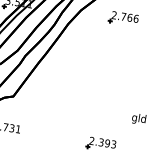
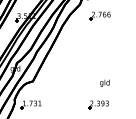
text: (138, 117) -> (104, 82), moved

